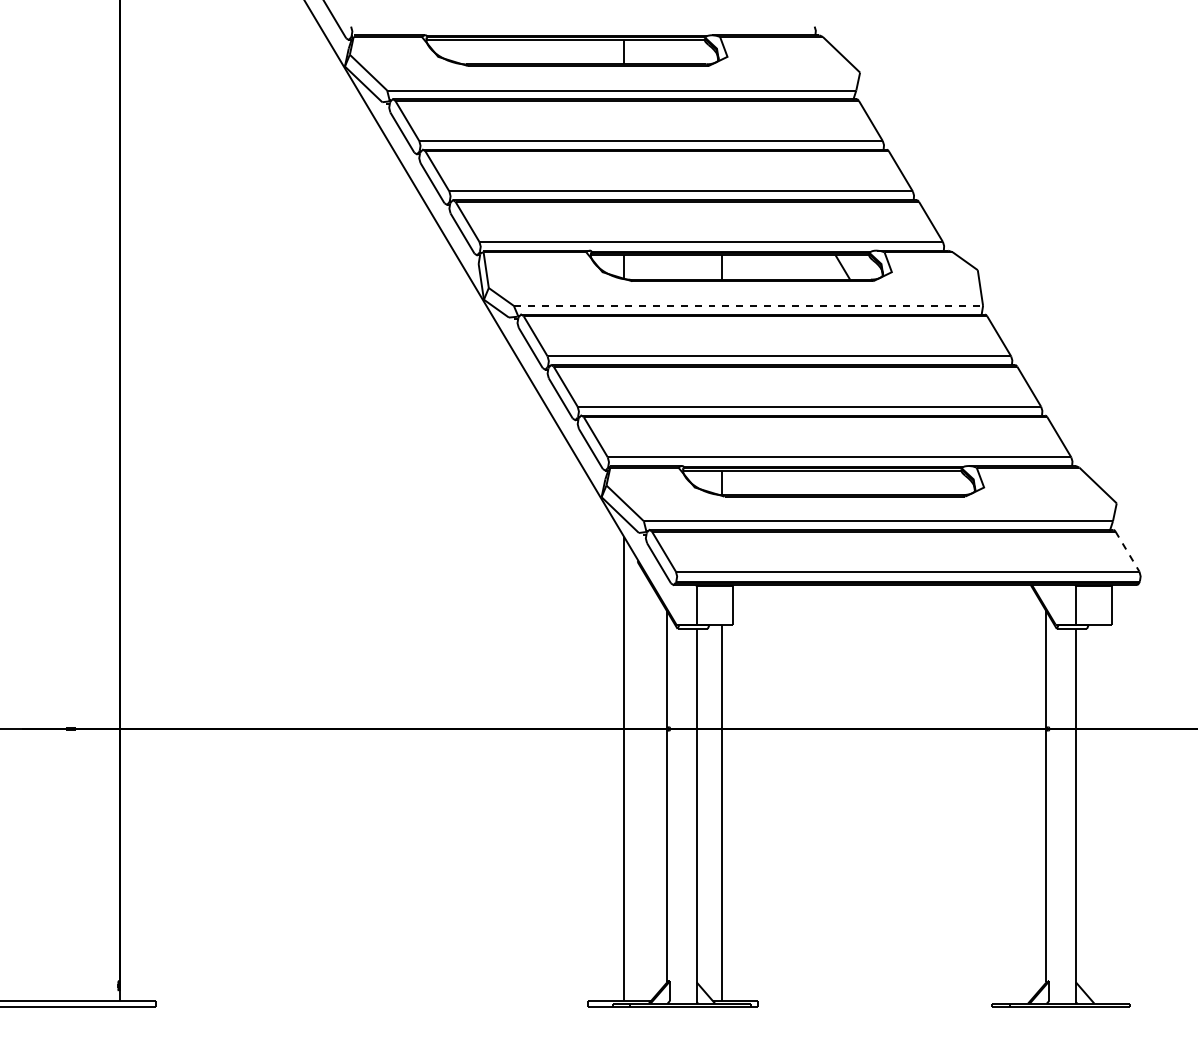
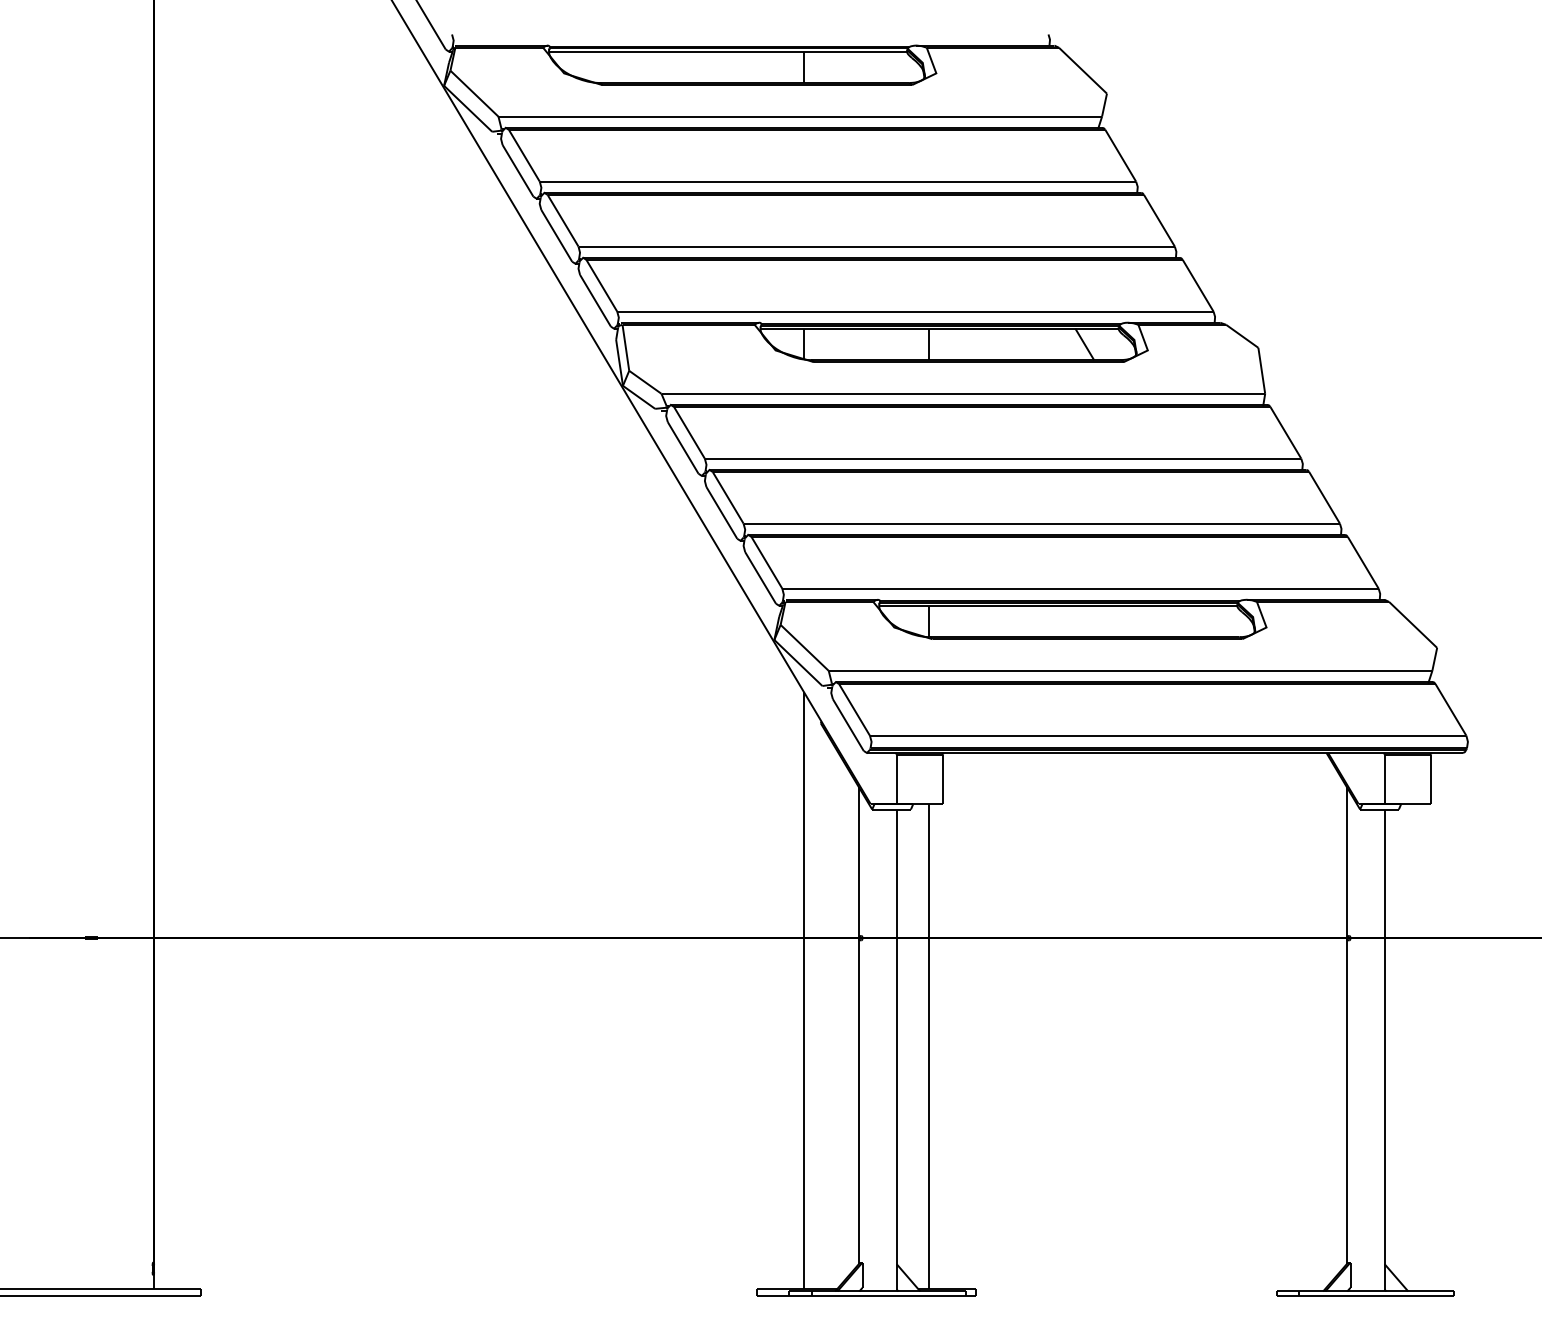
line: (748, 305) -> (963, 393), dashed -> solid
line: (1127, 552) -> (1451, 710), dashed -> solid

